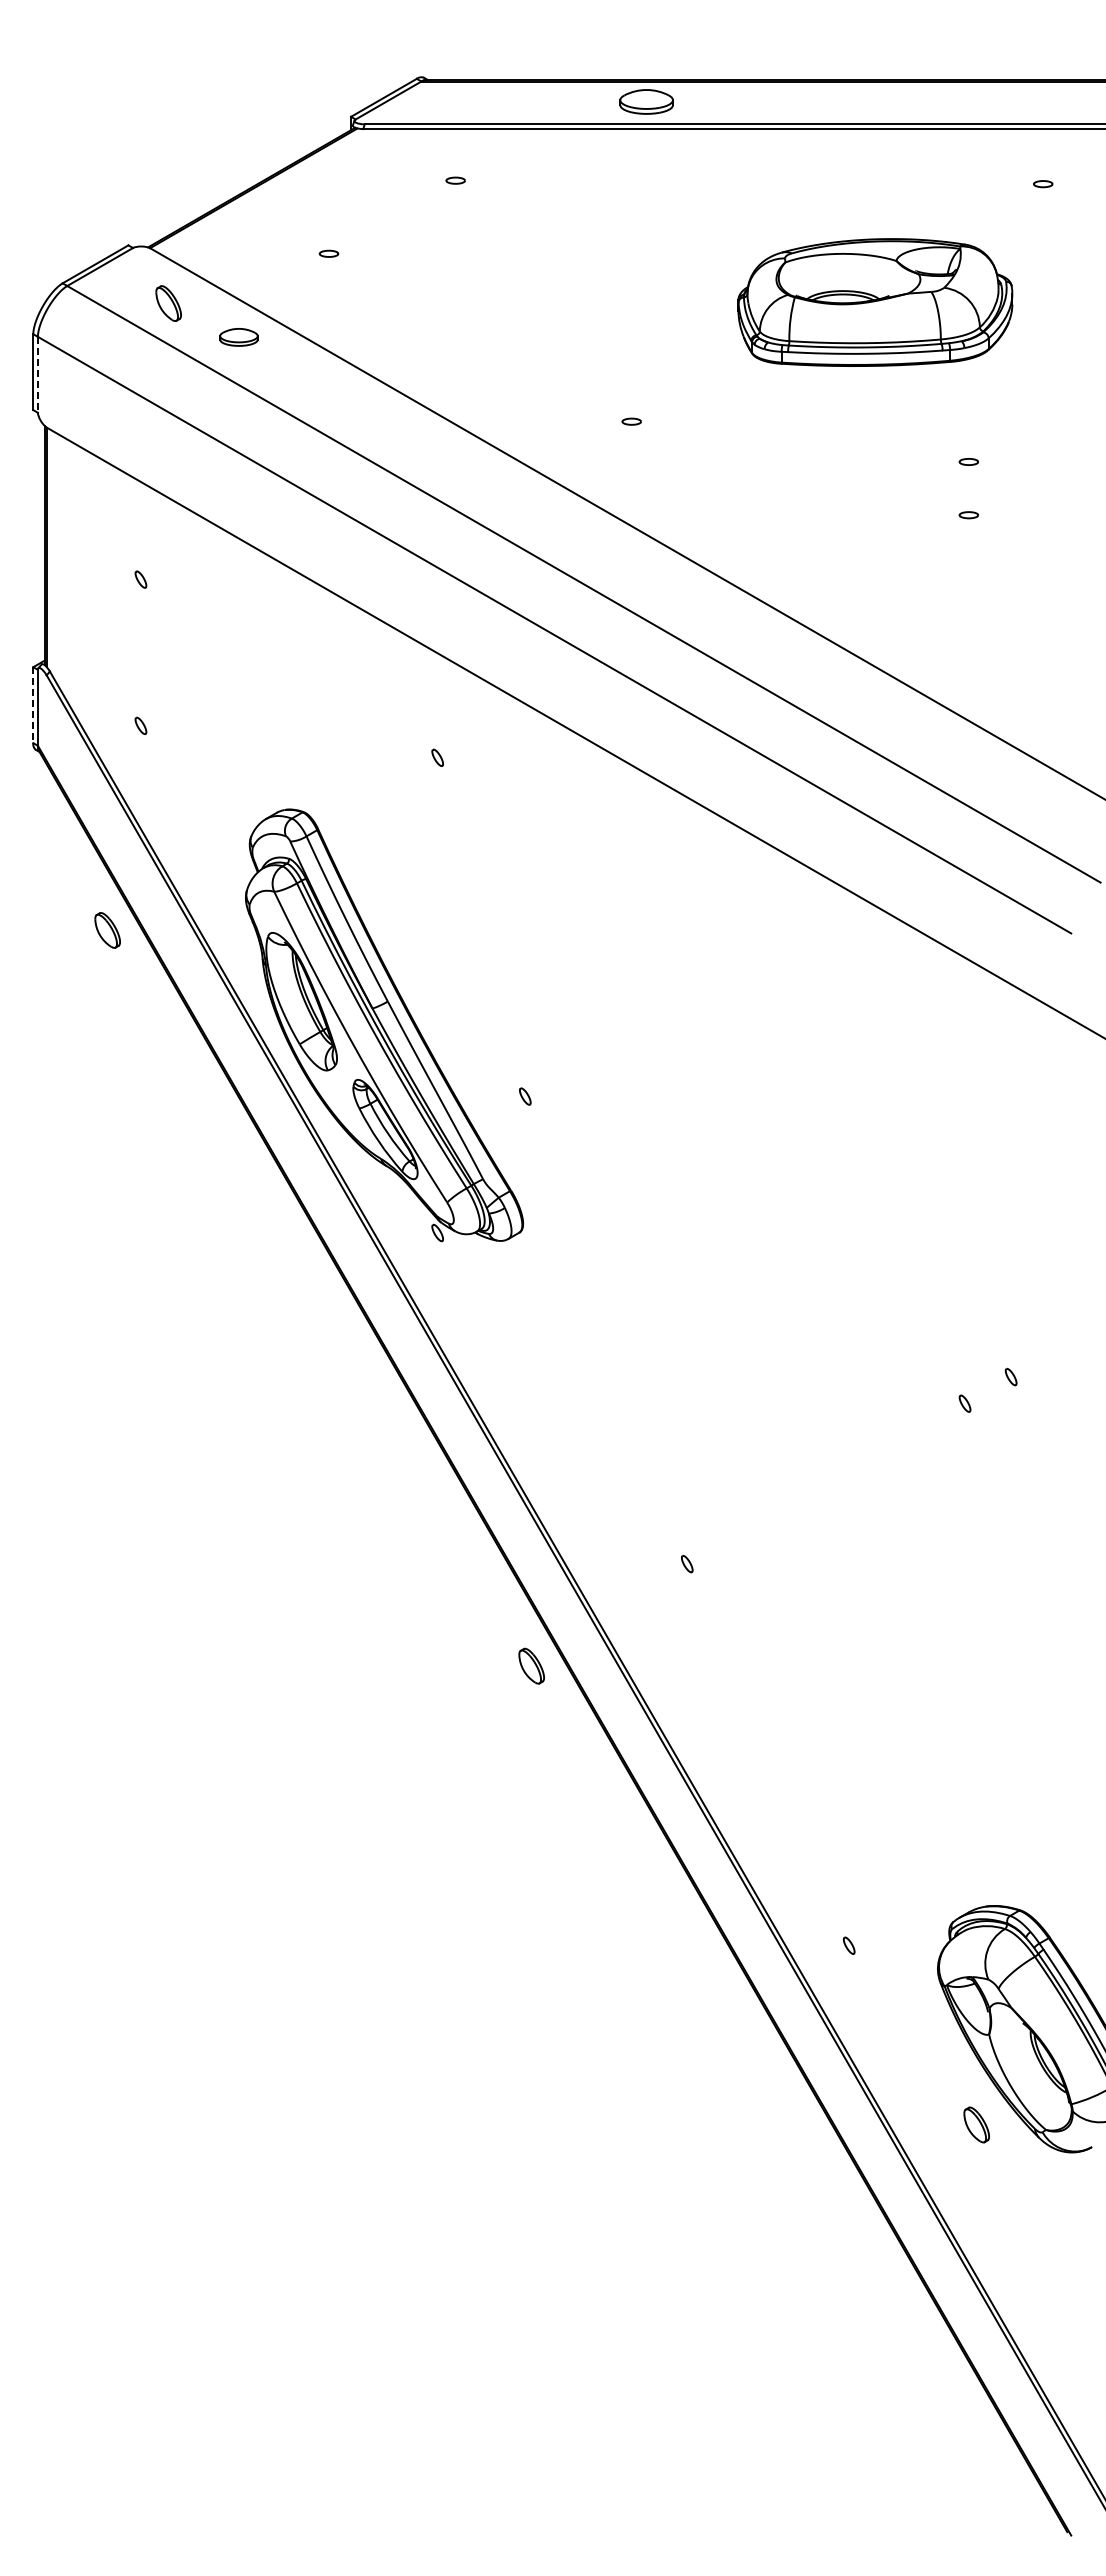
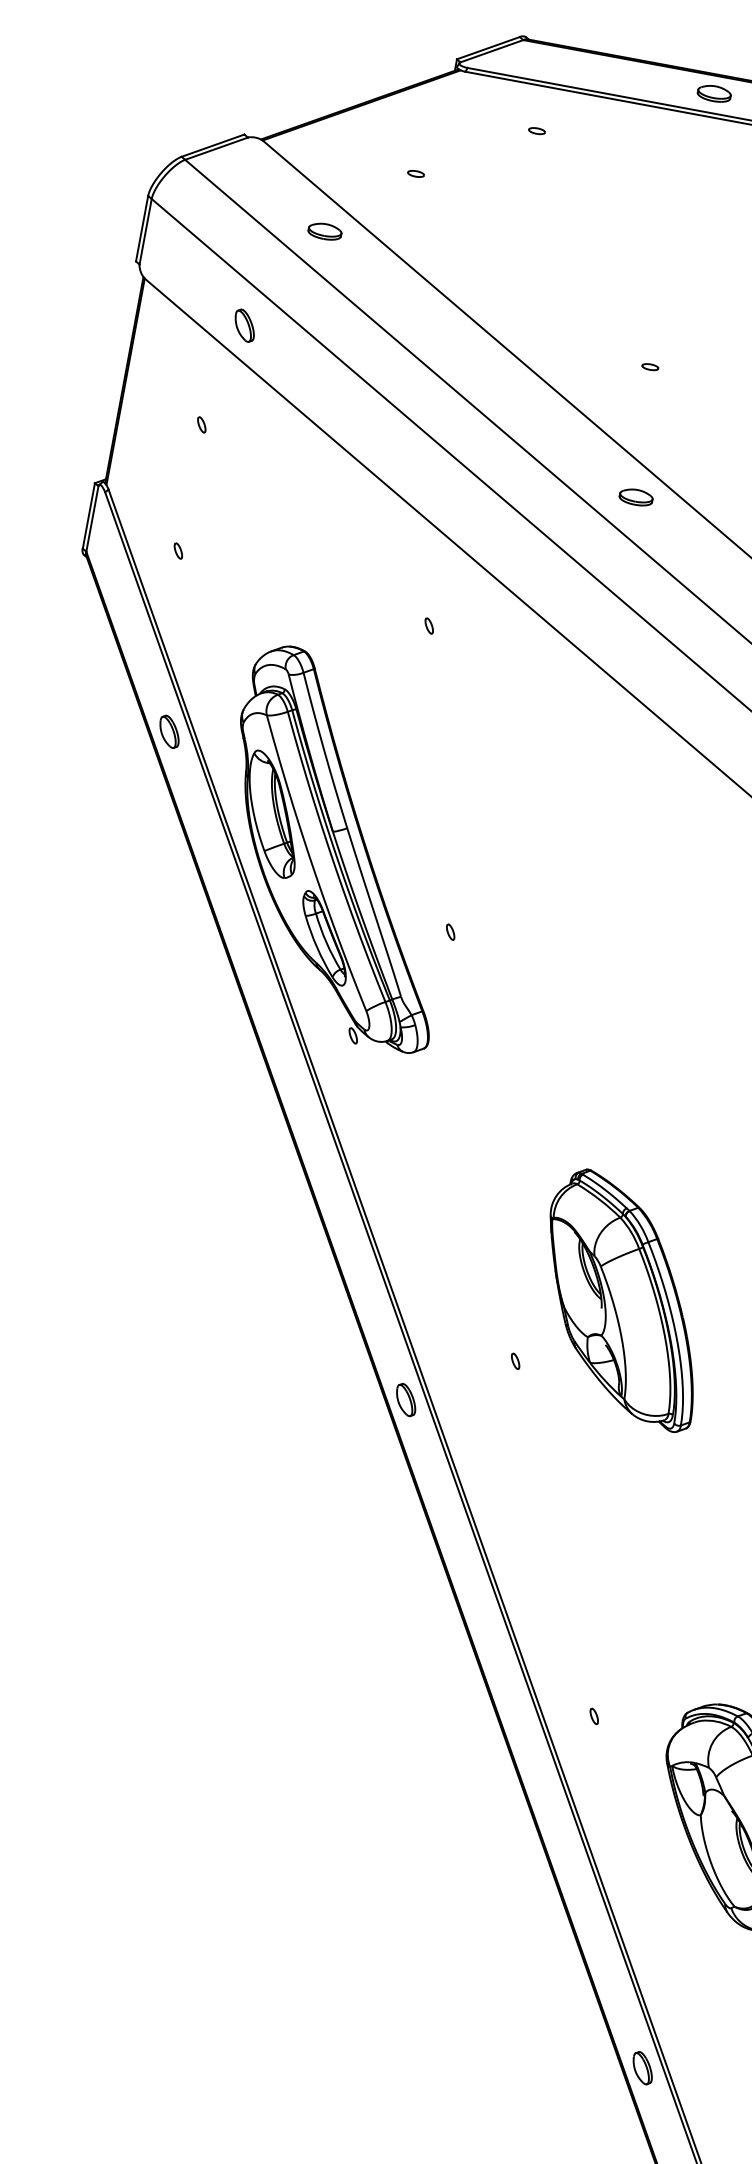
part: (646, 101) -> (714, 93), size x0.71
part: (168, 303) -> (244, 325), moved
line: (37, 374) -> (145, 231), dashed -> solid
part: (642, 570) -> (635, 497), added
line: (33, 705) -> (88, 516), dashed -> solid
part: (107, 930) -> (169, 731), moved
part: (795, 1472) -> (623, 1299), added
part: (531, 1665) -> (406, 1399), moved
part: (976, 2124) -> (642, 2067), moved

